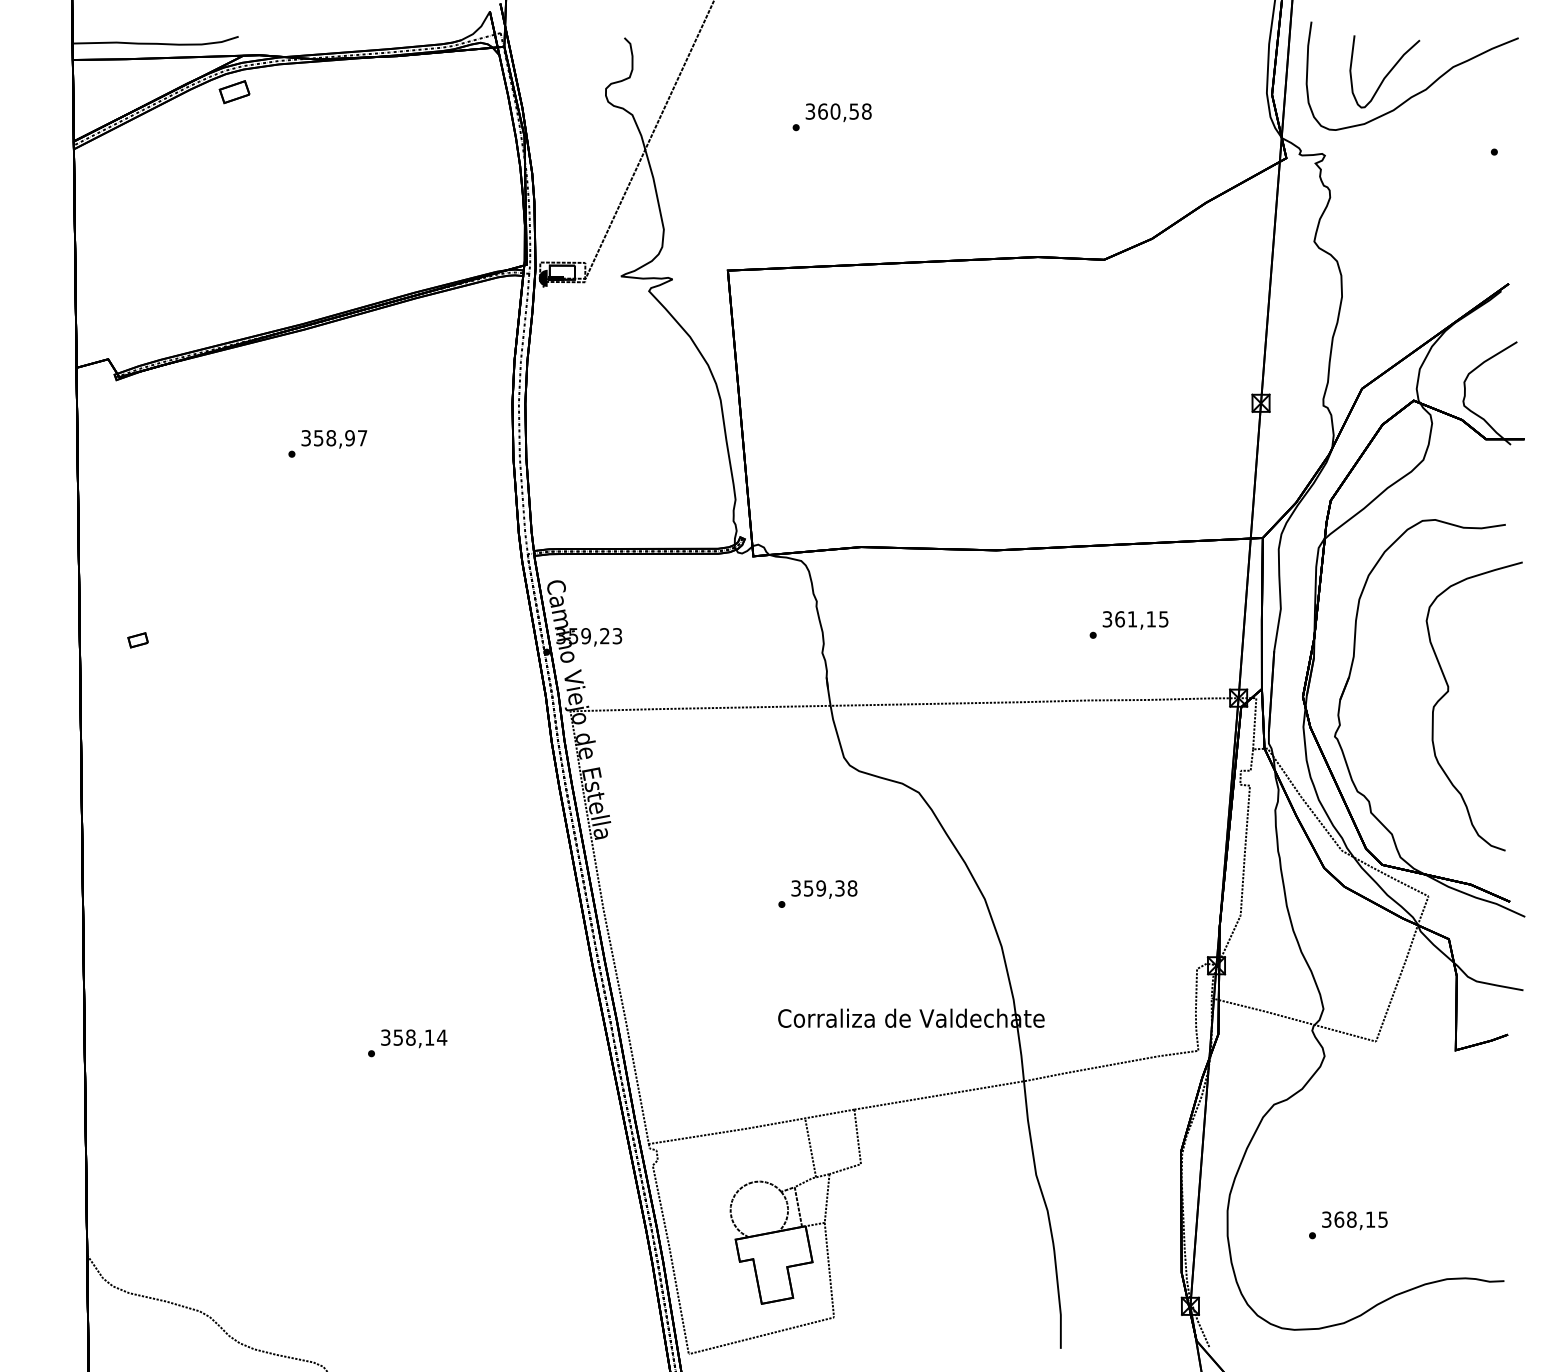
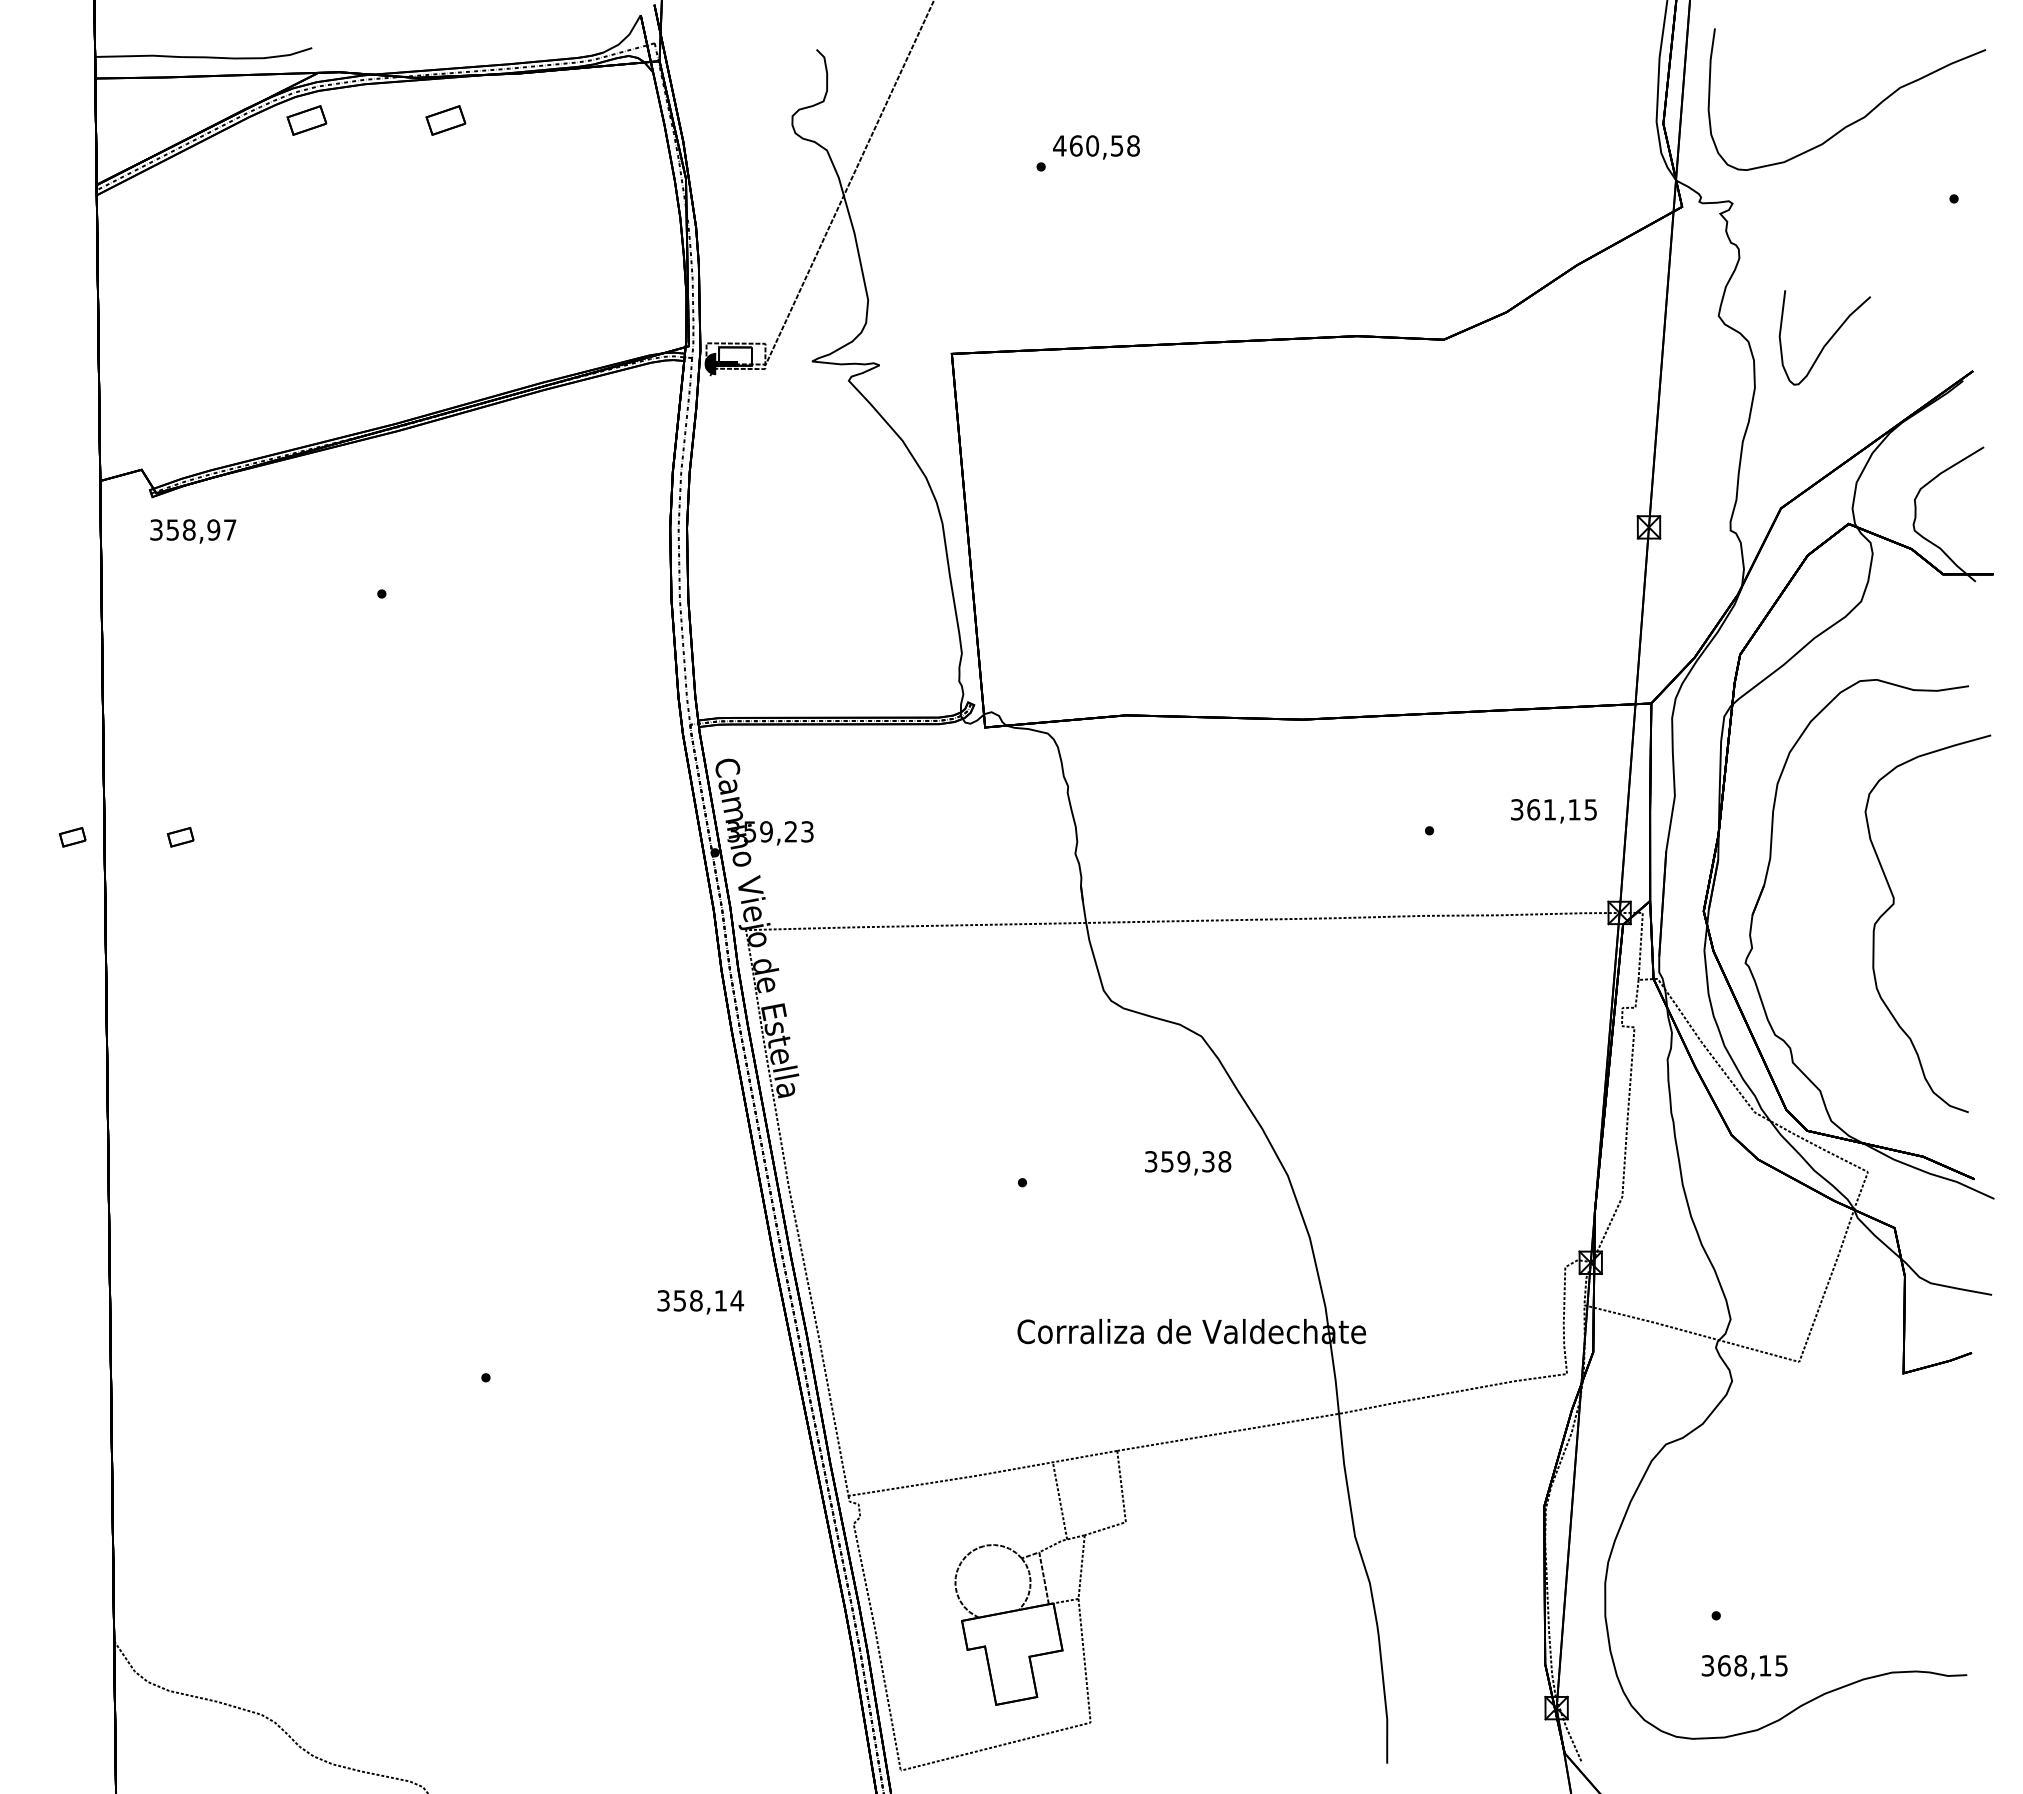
curve: (1387, 73) -> (1828, 339), moved
part: (340, 92) -> (445, 120), added
text: (810, 111) -> (1059, 145), 360,58 -> 460,58
text: (334, 439) -> (193, 531), moved
text: (1135, 620) -> (1553, 811), moved
part: (55, 640) -> (72, 837), added
text: (824, 889) -> (1188, 1163), moved
text: (414, 1038) -> (700, 1302), moved
text: (1354, 1220) -> (1744, 1667), moved

